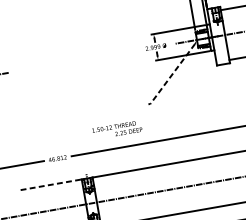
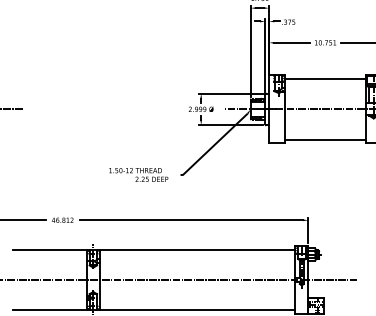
line: (171, 75) -> (213, 145), dashed -> solid
text: (117, 129) -> (138, 174), moved
line: (51, 184) -> (50, 249), dashed -> solid

